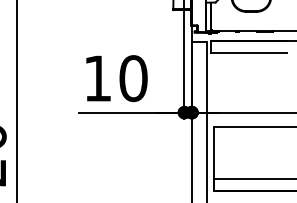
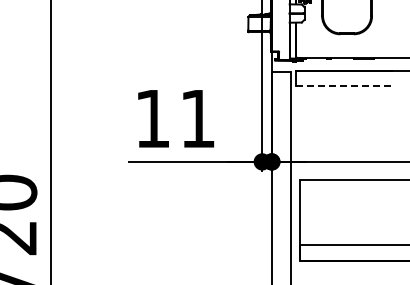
line: (248, 53) -> (343, 86), solid -> dashed
text: (133, 78) -> (197, 118), 10 -> 11

